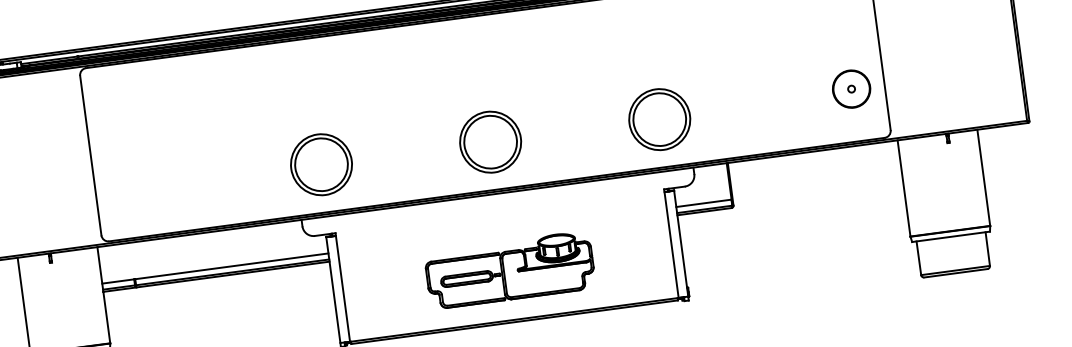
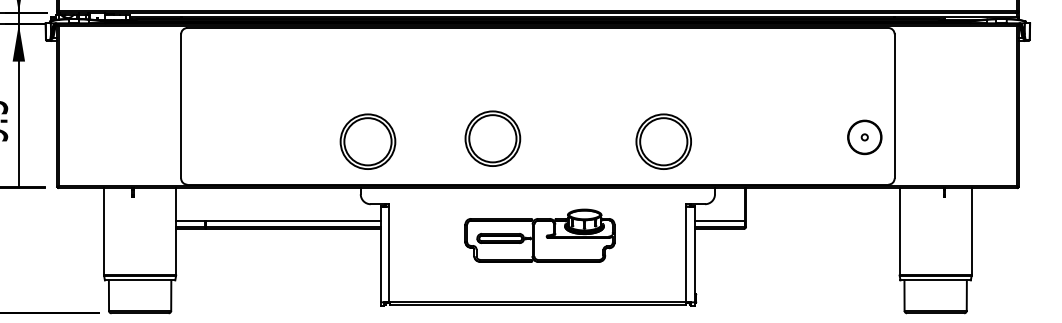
part: (659, 119) -> (663, 141), moved
part: (490, 141) -> (492, 138), moved
part: (320, 164) -> (367, 141), moved
part: (509, 269) -> (539, 235), moved

